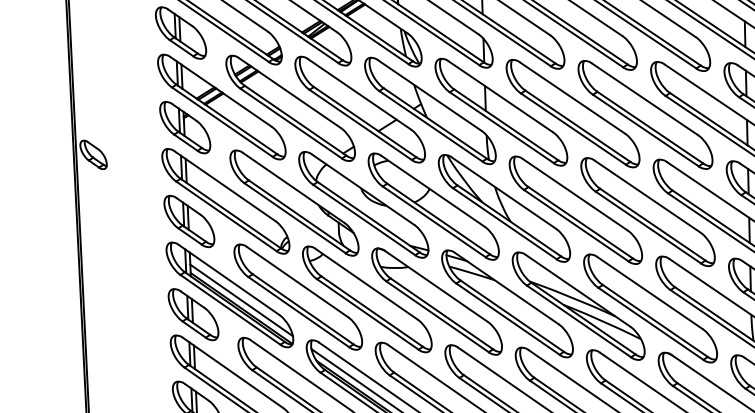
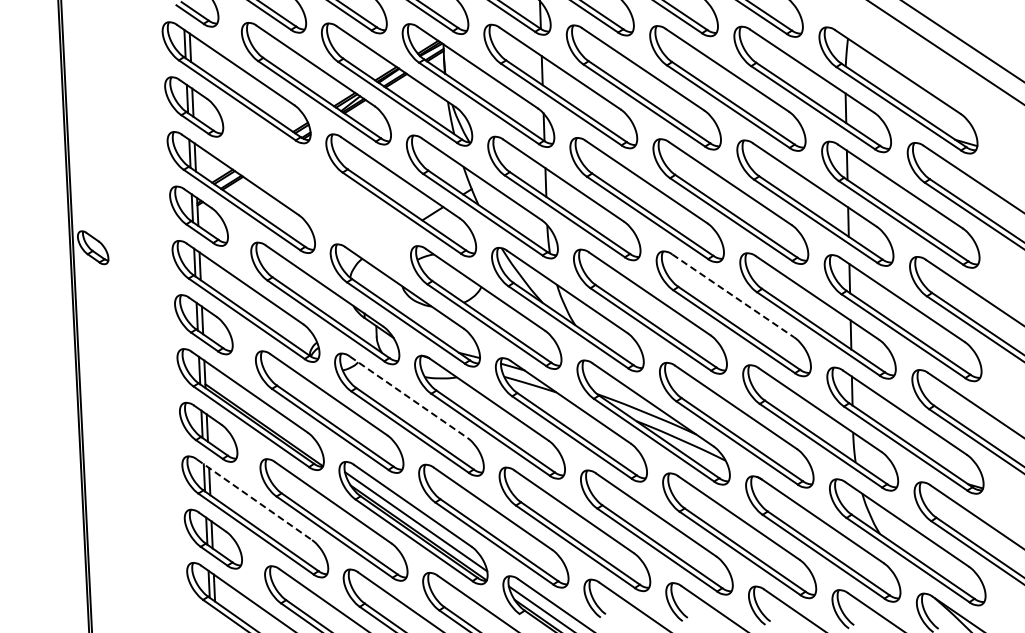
part: (290, 107) -> (320, 193), removed
line: (647, 196) -> (733, 295), solid -> dashed
line: (367, 284) -> (409, 397), solid -> dashed
line: (241, 300) -> (263, 415), removed
line: (233, 373) -> (254, 500), solid -> dashed

